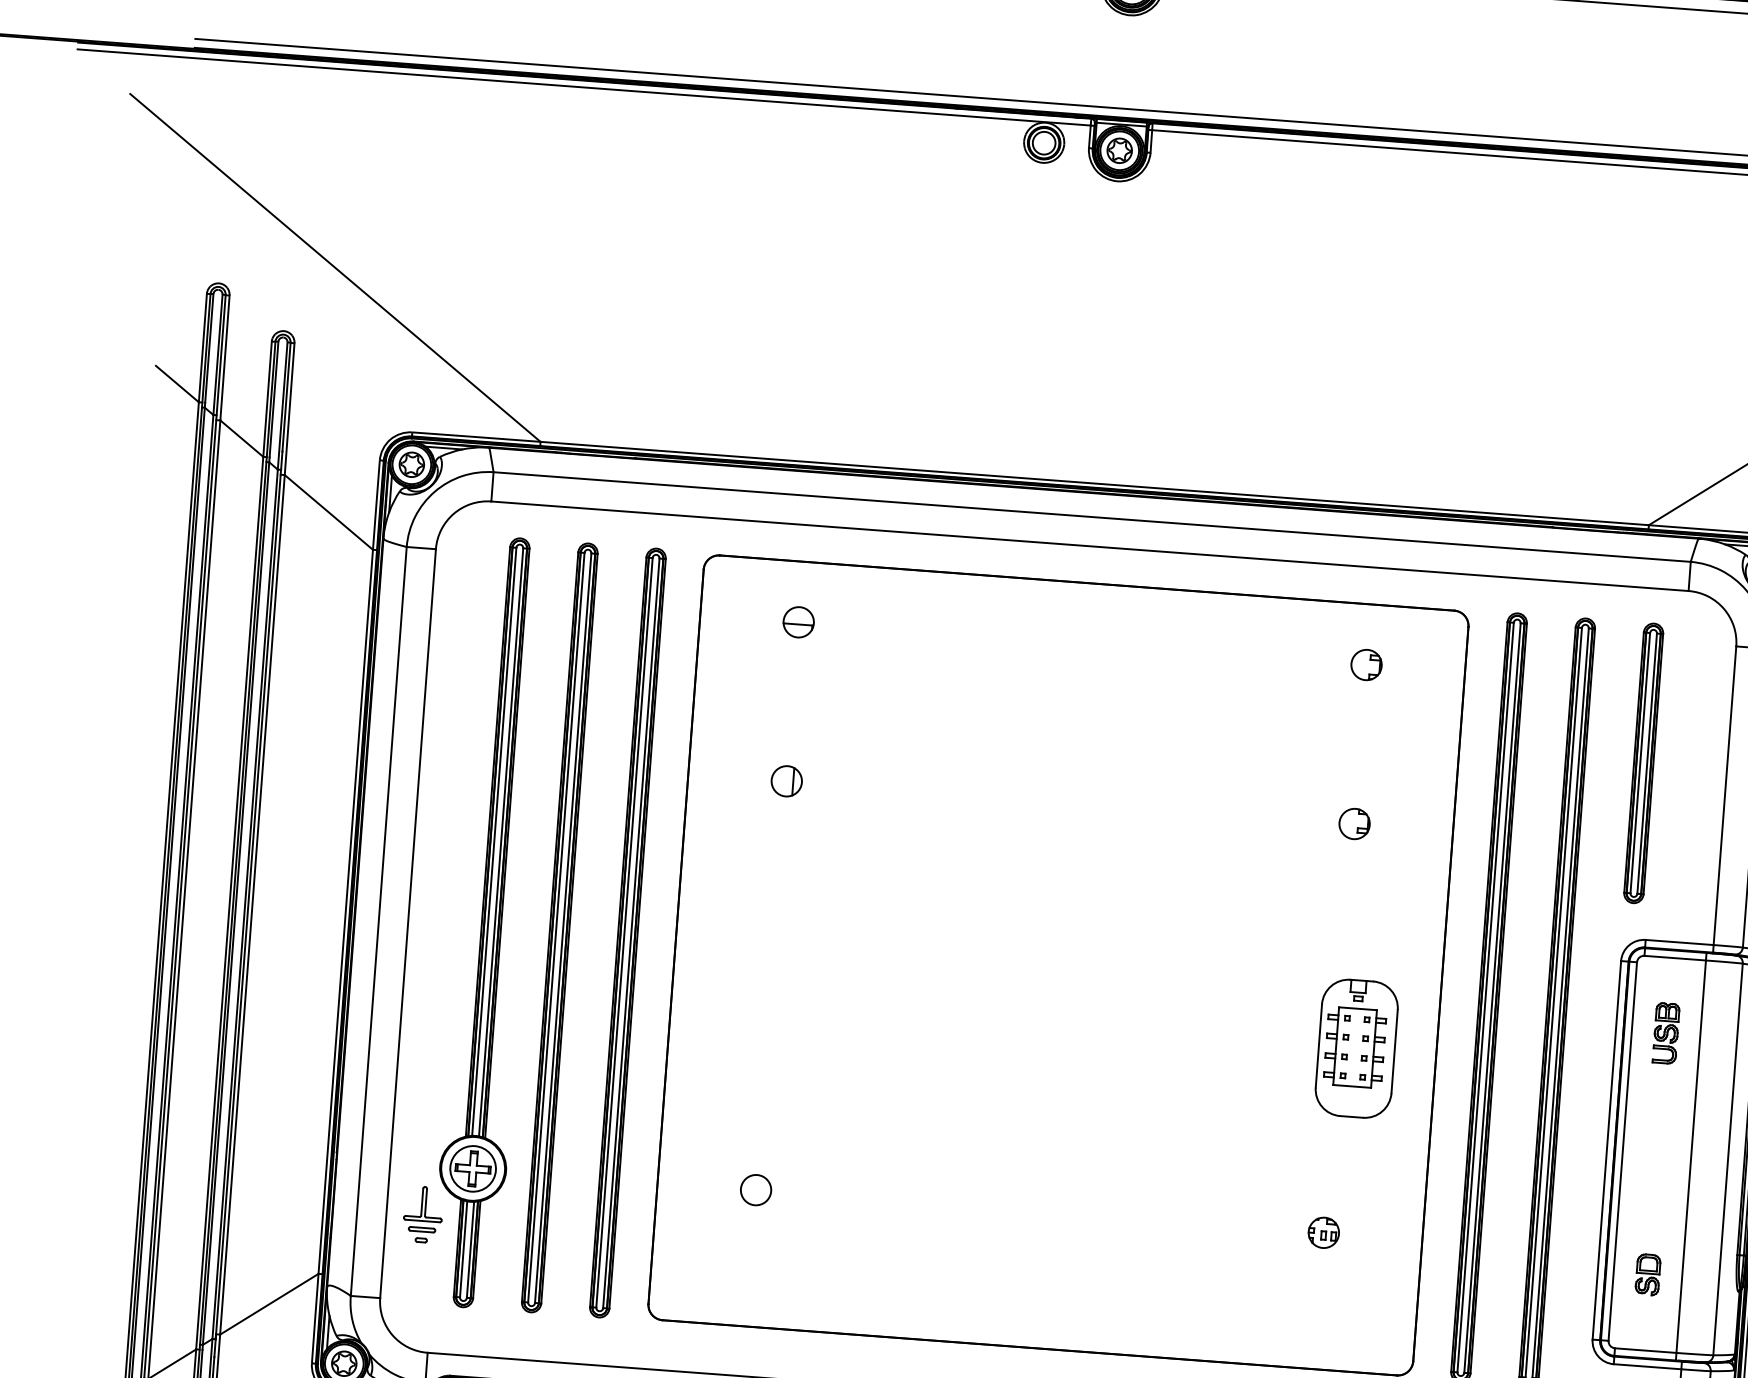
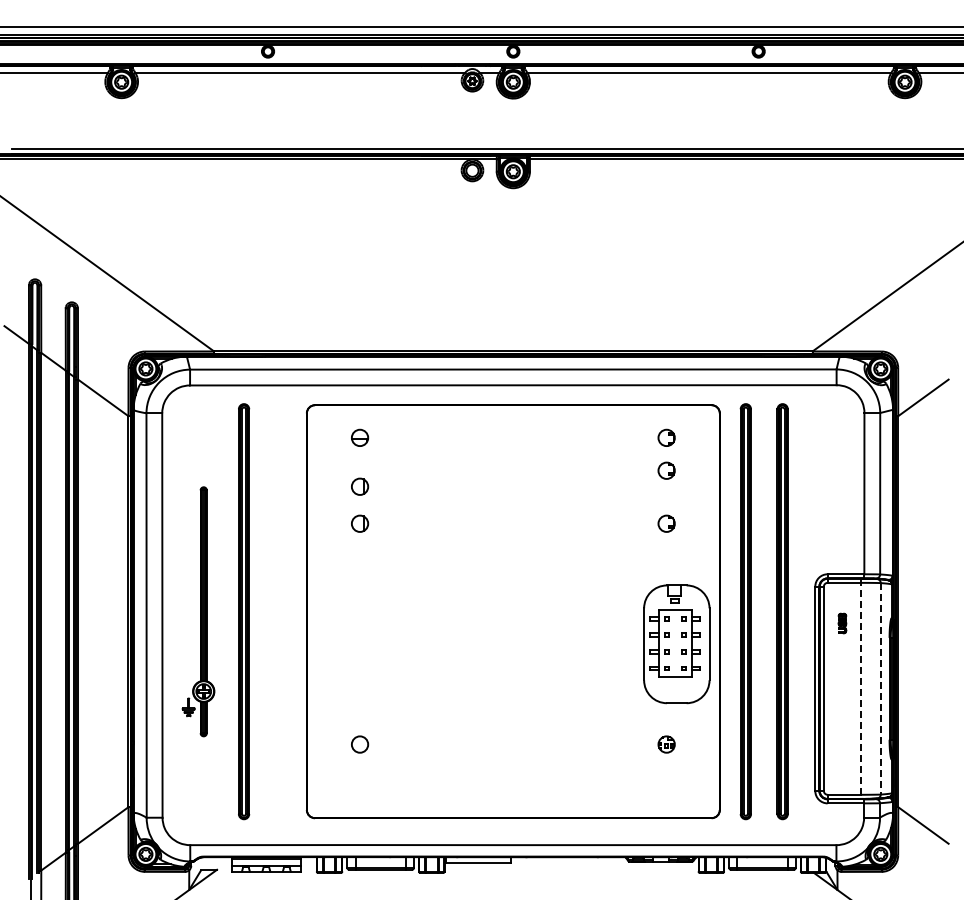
part: (792, 712) -> (360, 486), added
part: (1361, 725) -> (666, 470), added
part: (1643, 763) -> (819, 479), removed
part: (475, 921) -> (198, 611), size x0.6
part: (627, 932) -> (280, 611), removed
part: (1666, 1033) -> (842, 623), size x0.6
part: (1356, 1048) -> (676, 644), size x1.6
line: (1690, 1157) -> (860, 689), solid -> dashed
line: (1727, 1158) -> (880, 688), solid -> dashed
part: (1648, 1273) -> (842, 753), removed

